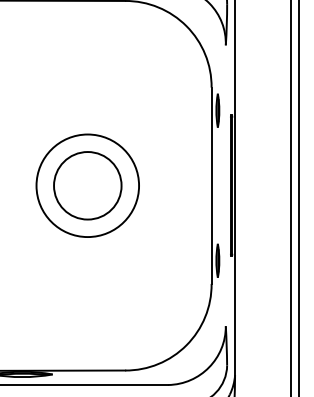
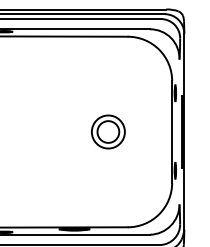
part: (88, 184) -> (108, 131), size x0.62

